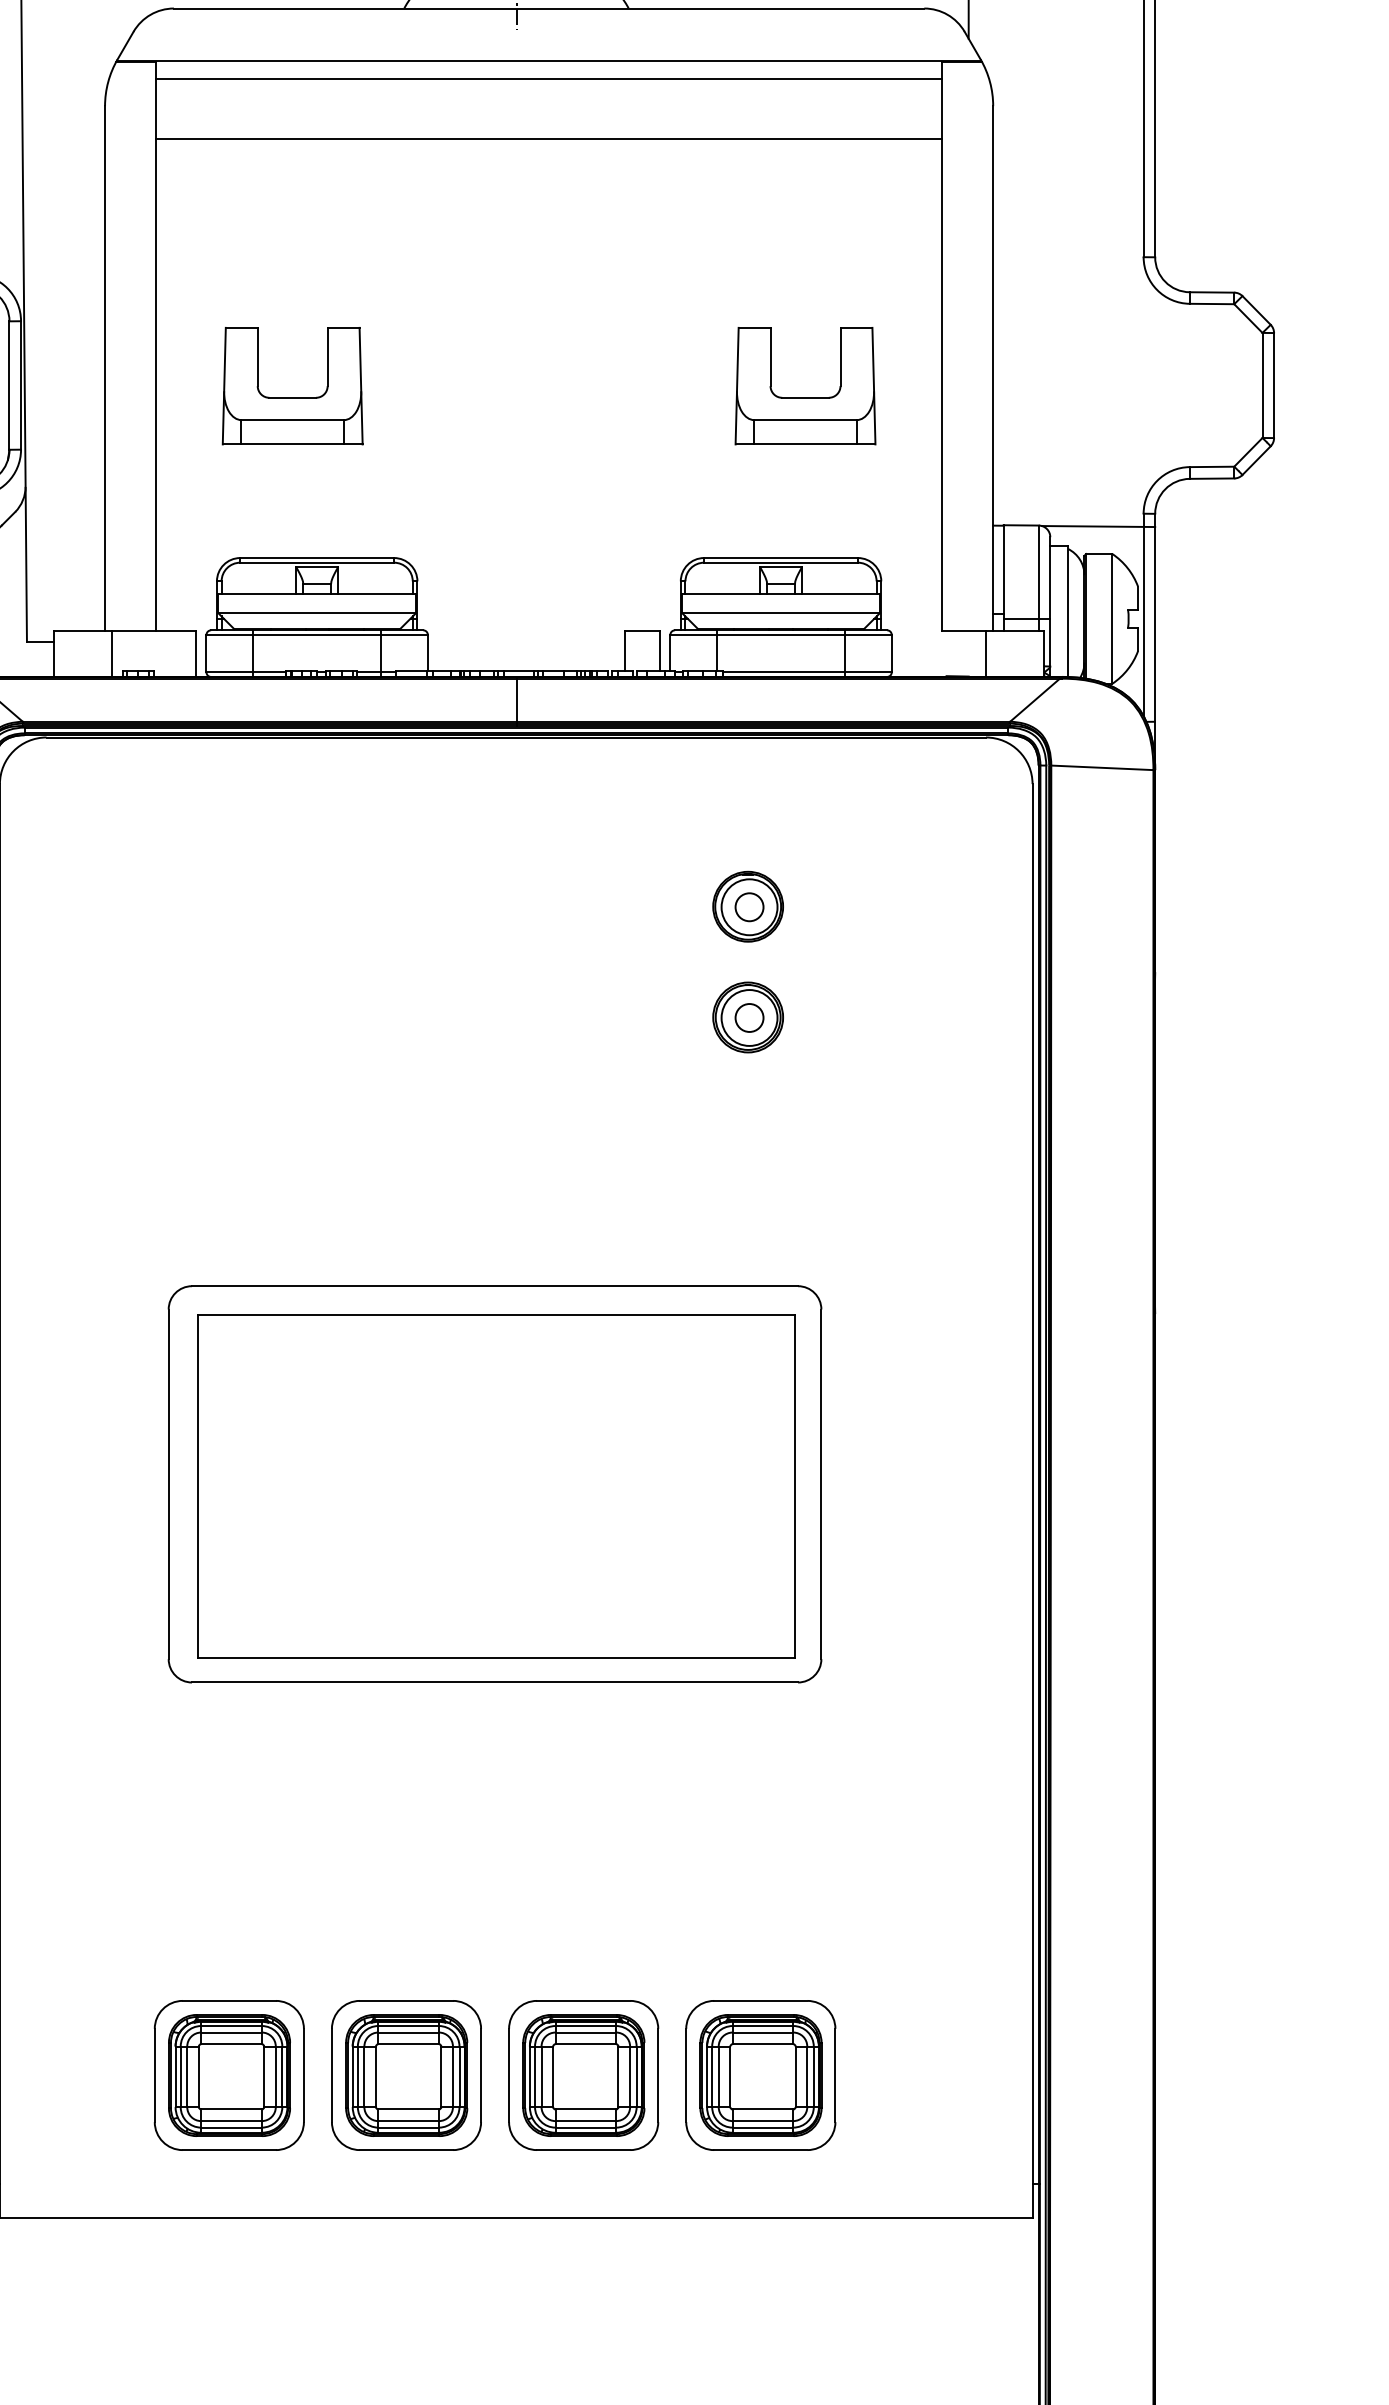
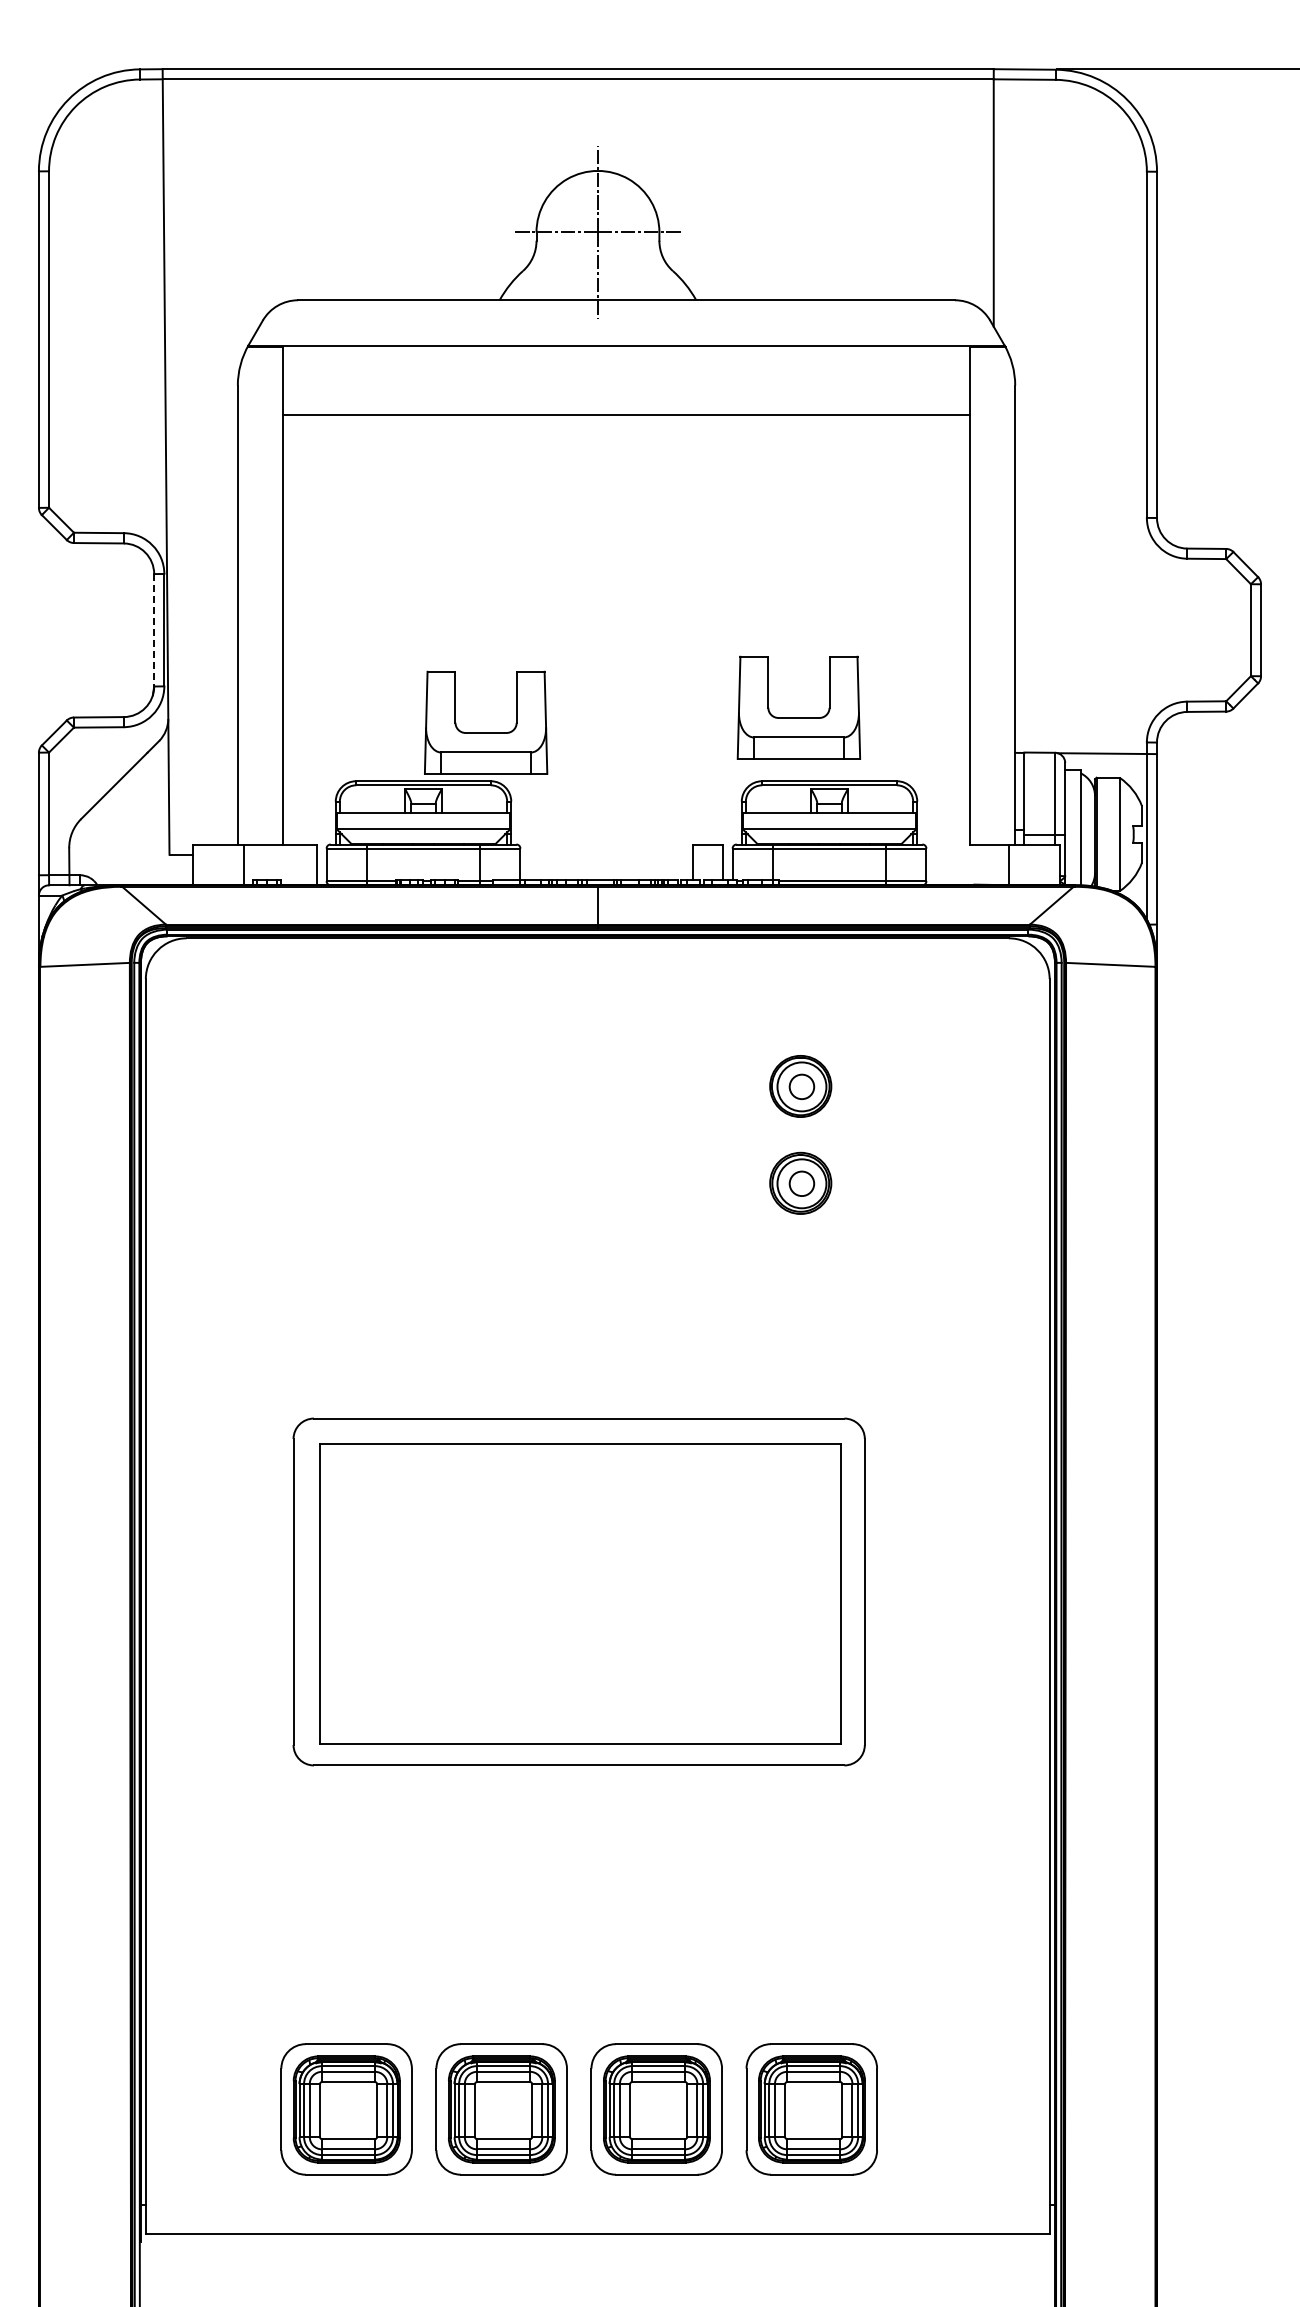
line: (549, 79) -> (626, 362), removed
line: (9, 385) -> (154, 630), solid -> dashed
part: (293, 397) -> (486, 732), moved
part: (805, 397) -> (798, 717), moved

